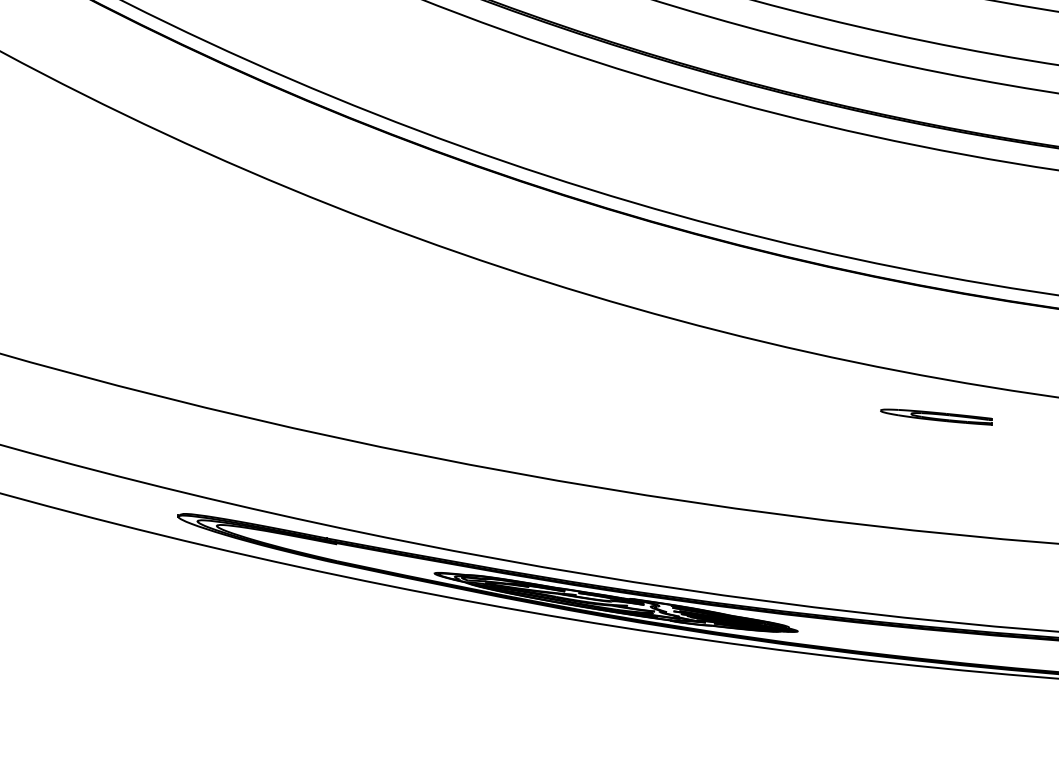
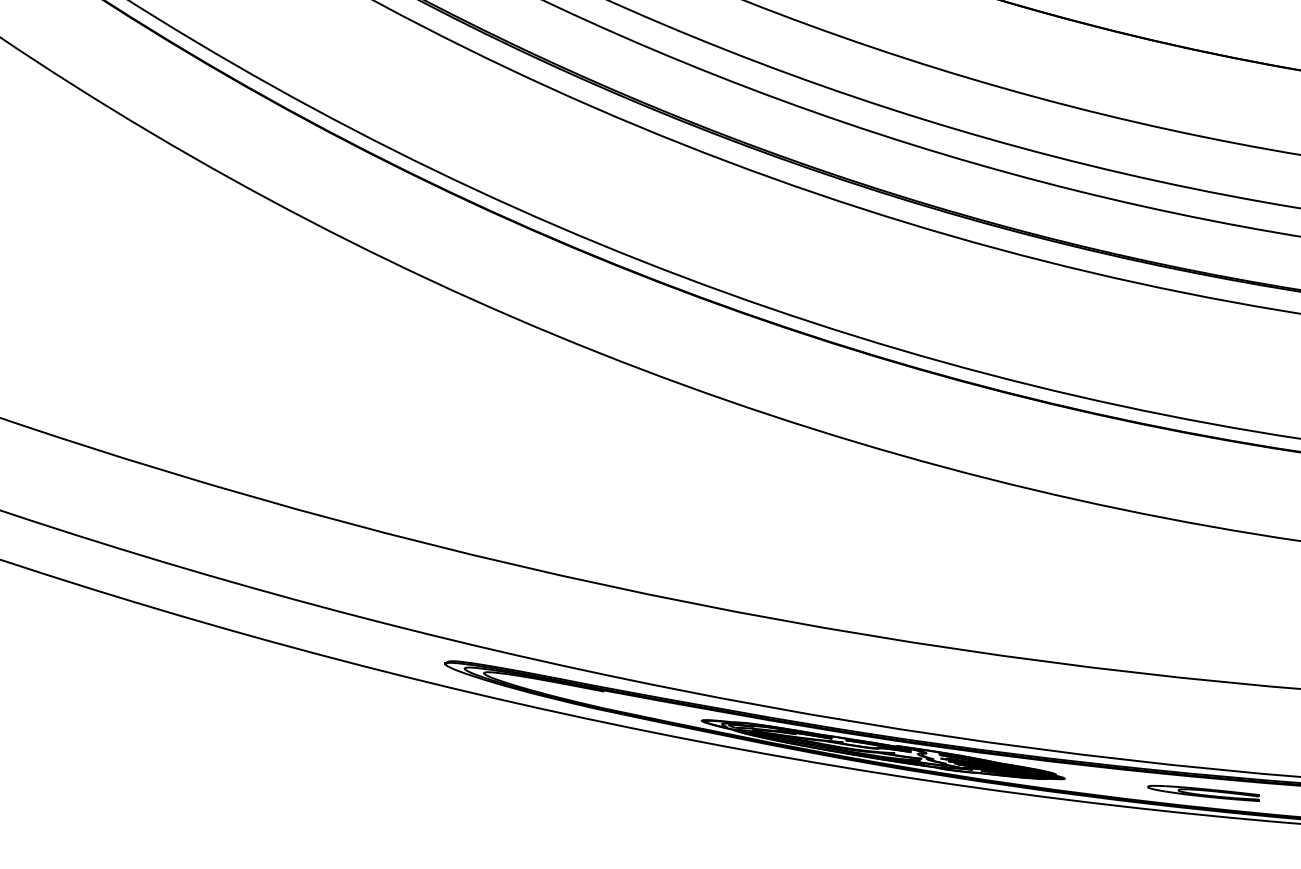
part: (936, 417) -> (1203, 793), moved

